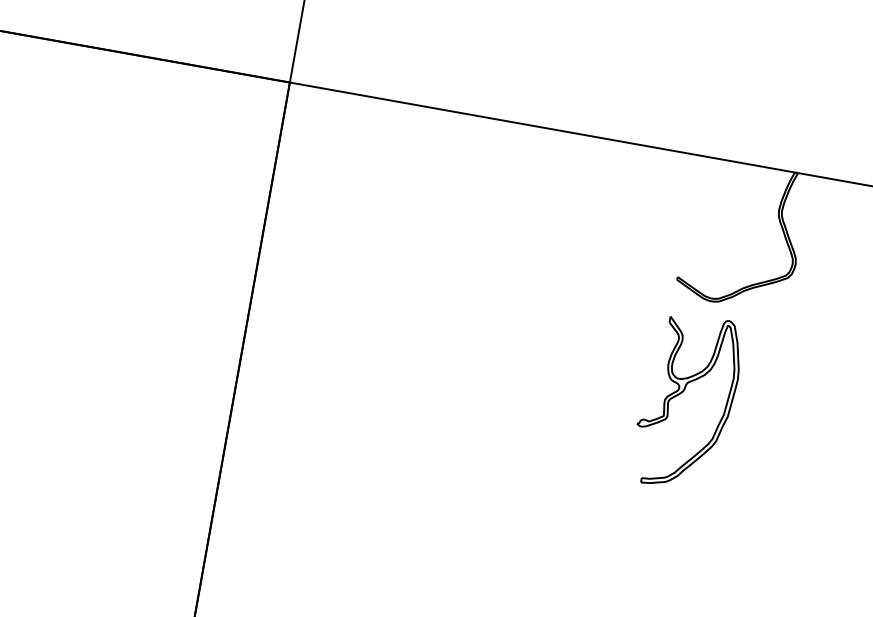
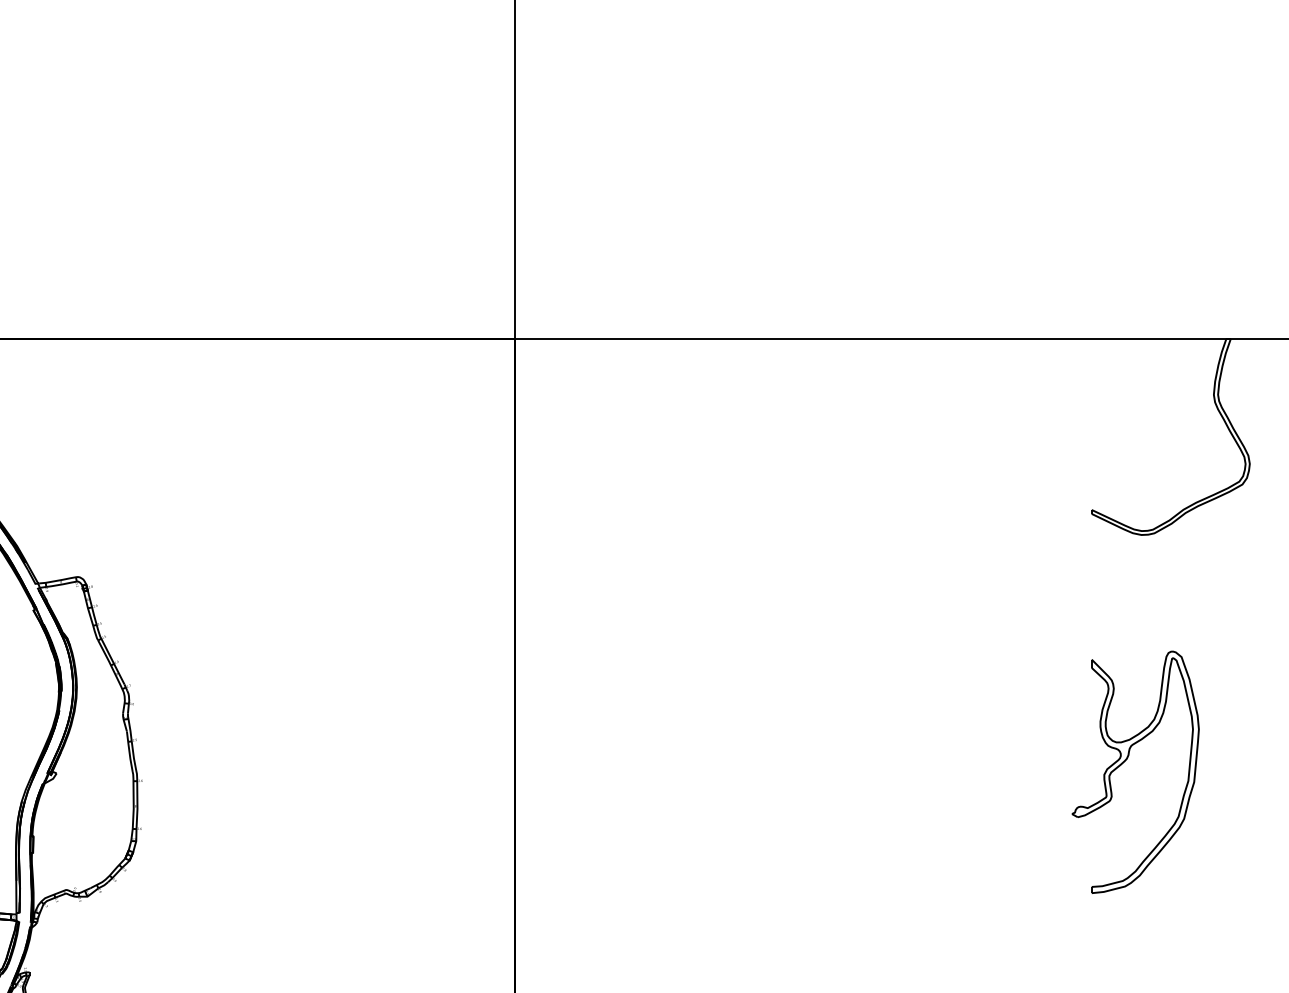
part: (681, 393) -> (1125, 761), moved

